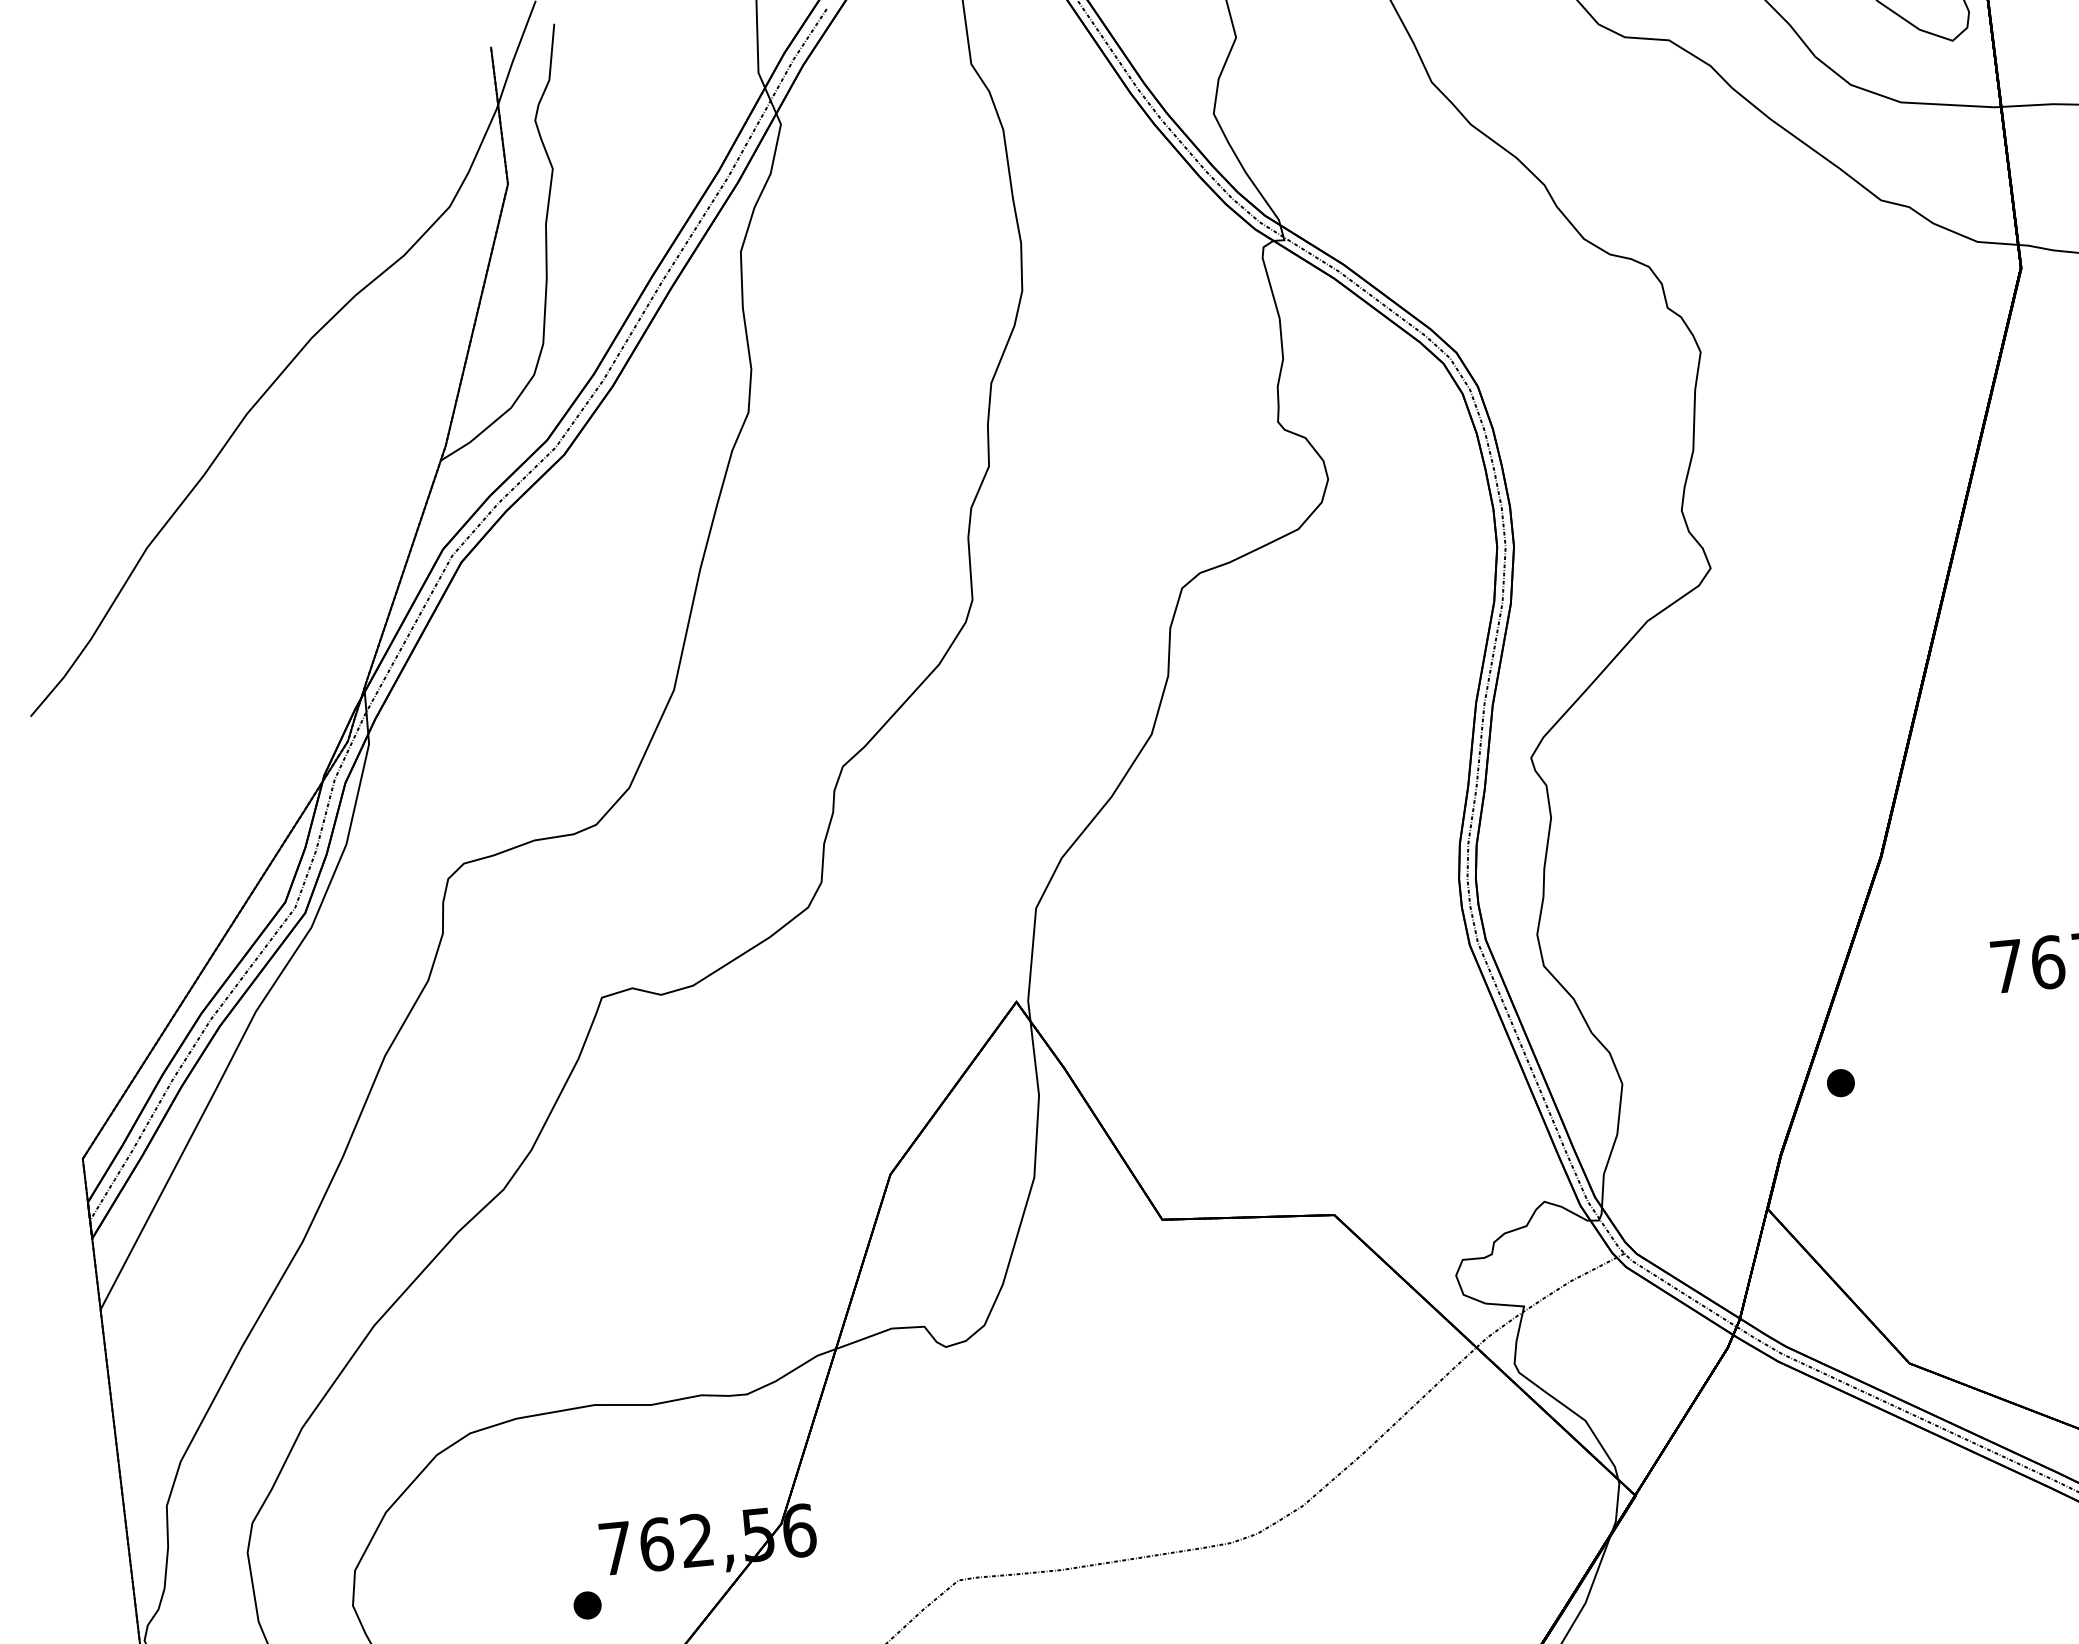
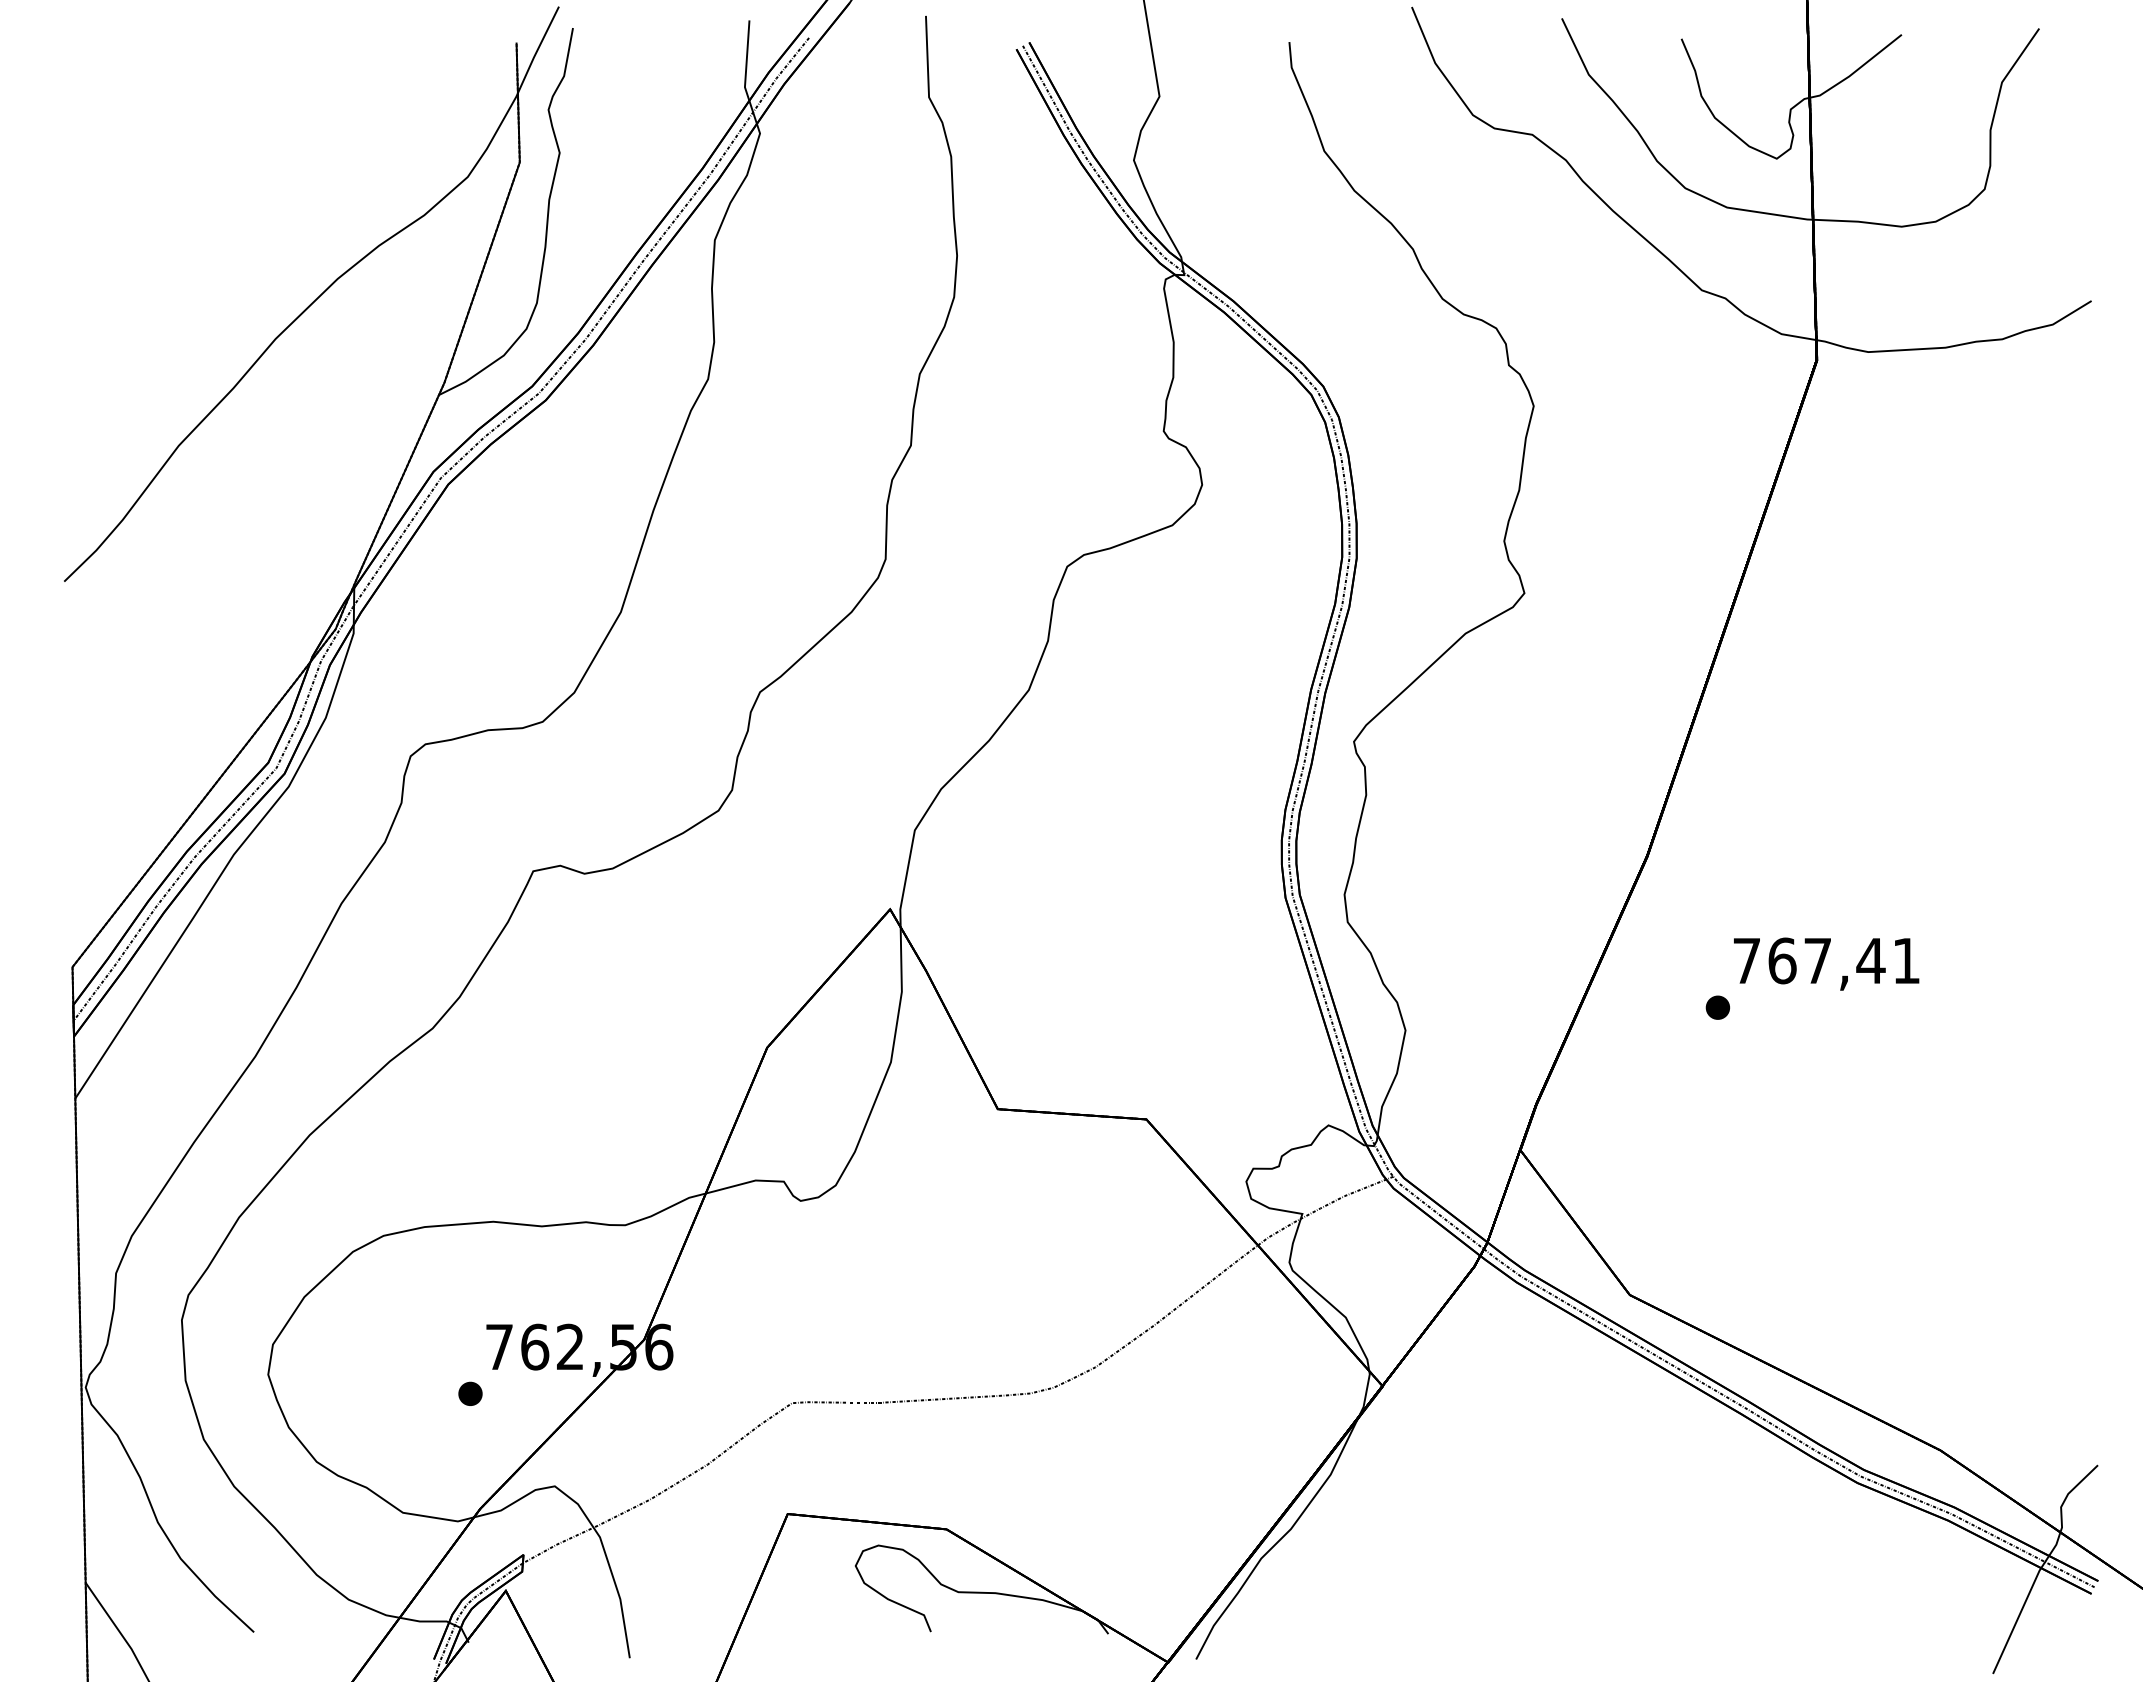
part: (1840, 1082) -> (1717, 1007), moved

